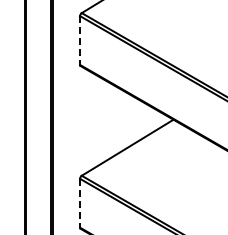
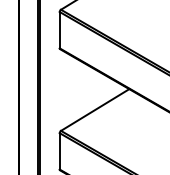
line: (80, 41) -> (60, 30), dashed -> solid
line: (80, 203) -> (60, 151), dashed -> solid

